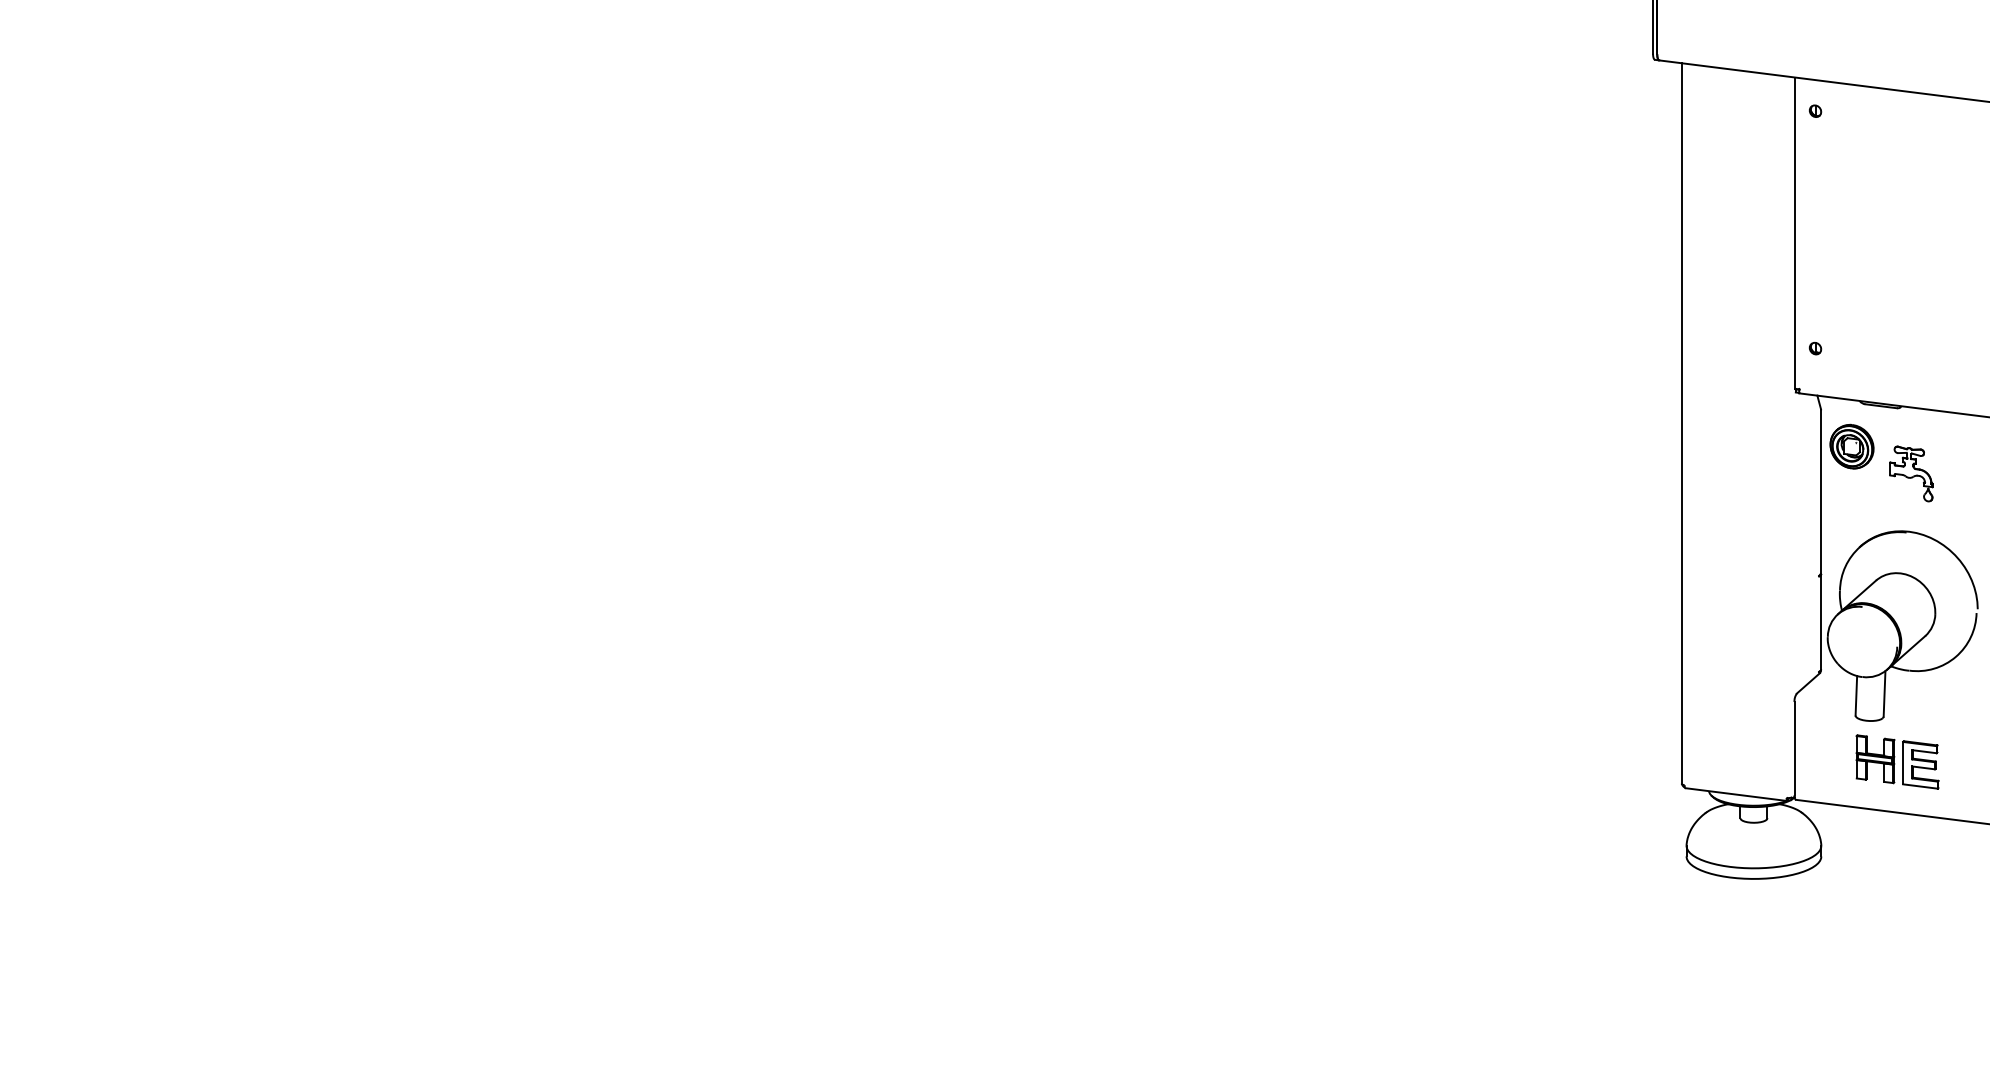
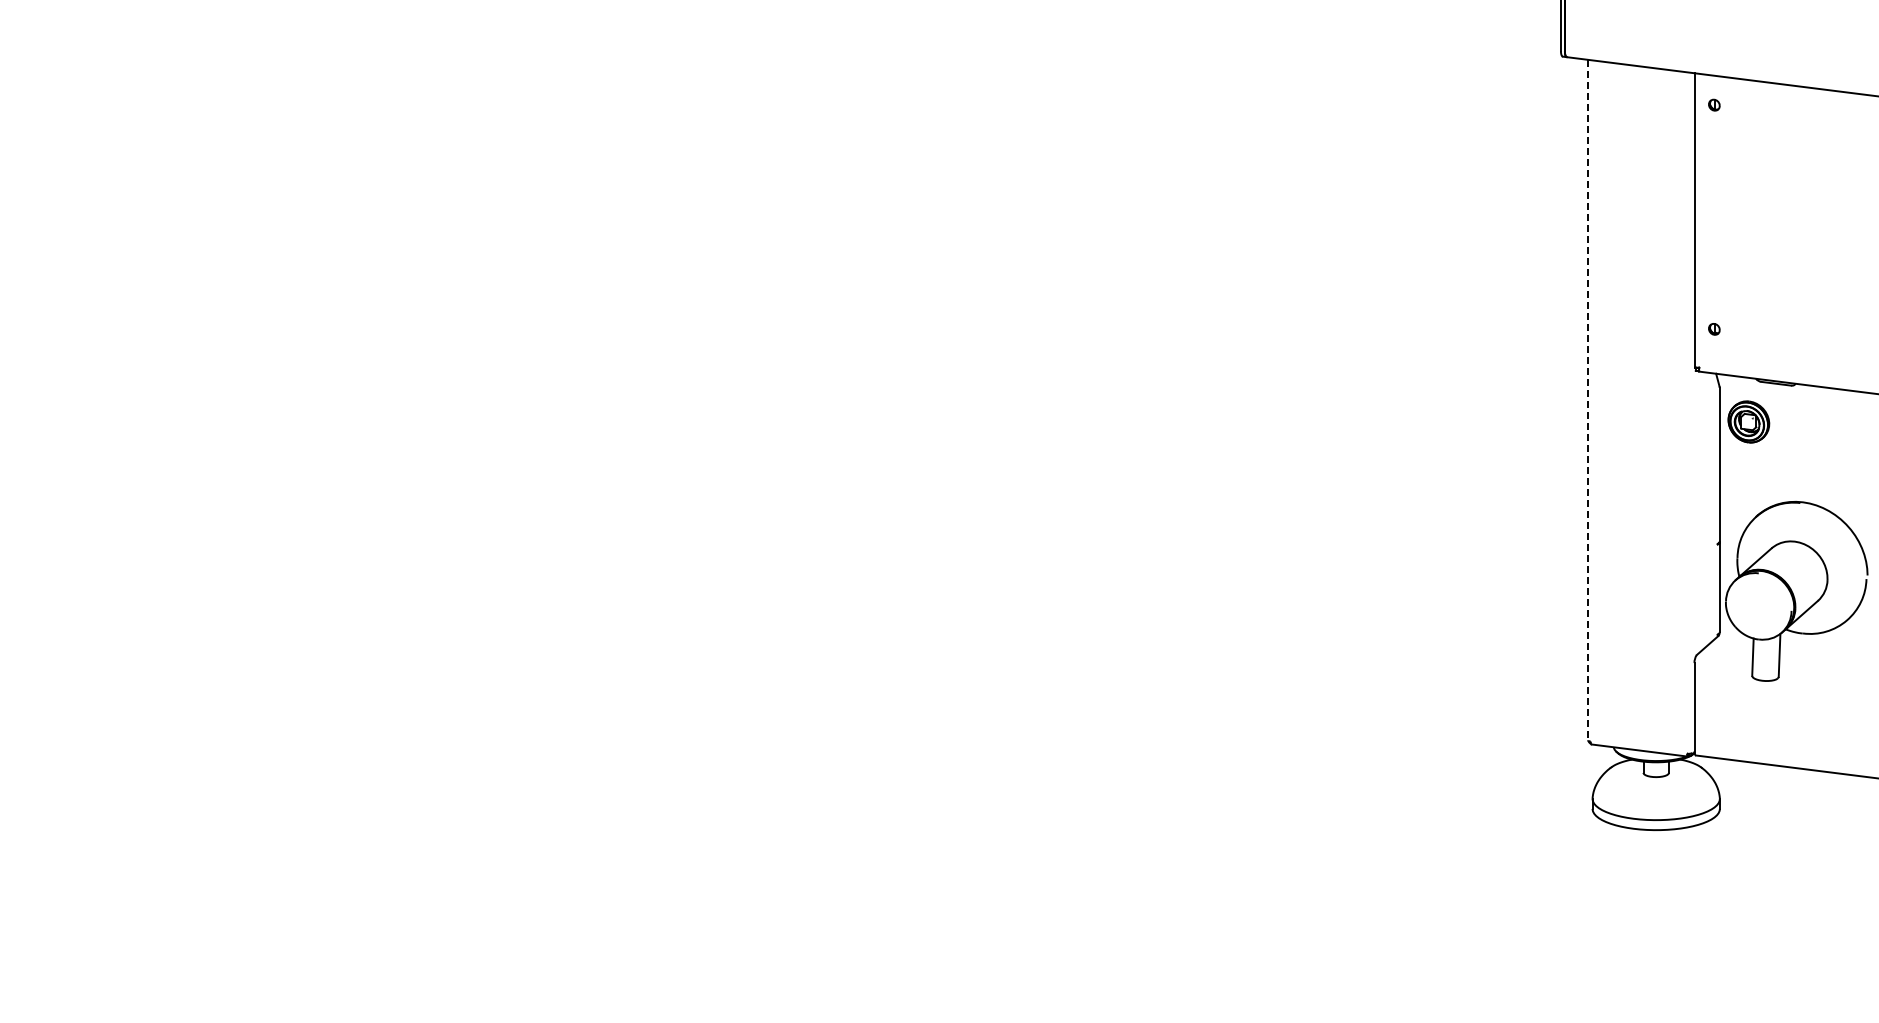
line: (1682, 423) -> (1588, 400), solid -> dashed
part: (1910, 473) -> (1804, 447), removed
part: (1897, 761) -> (1791, 719), removed

